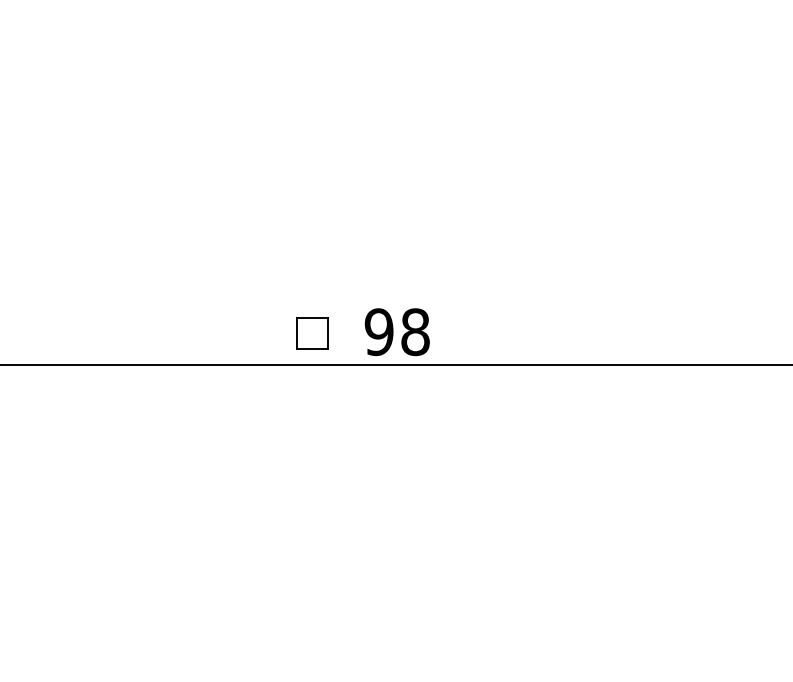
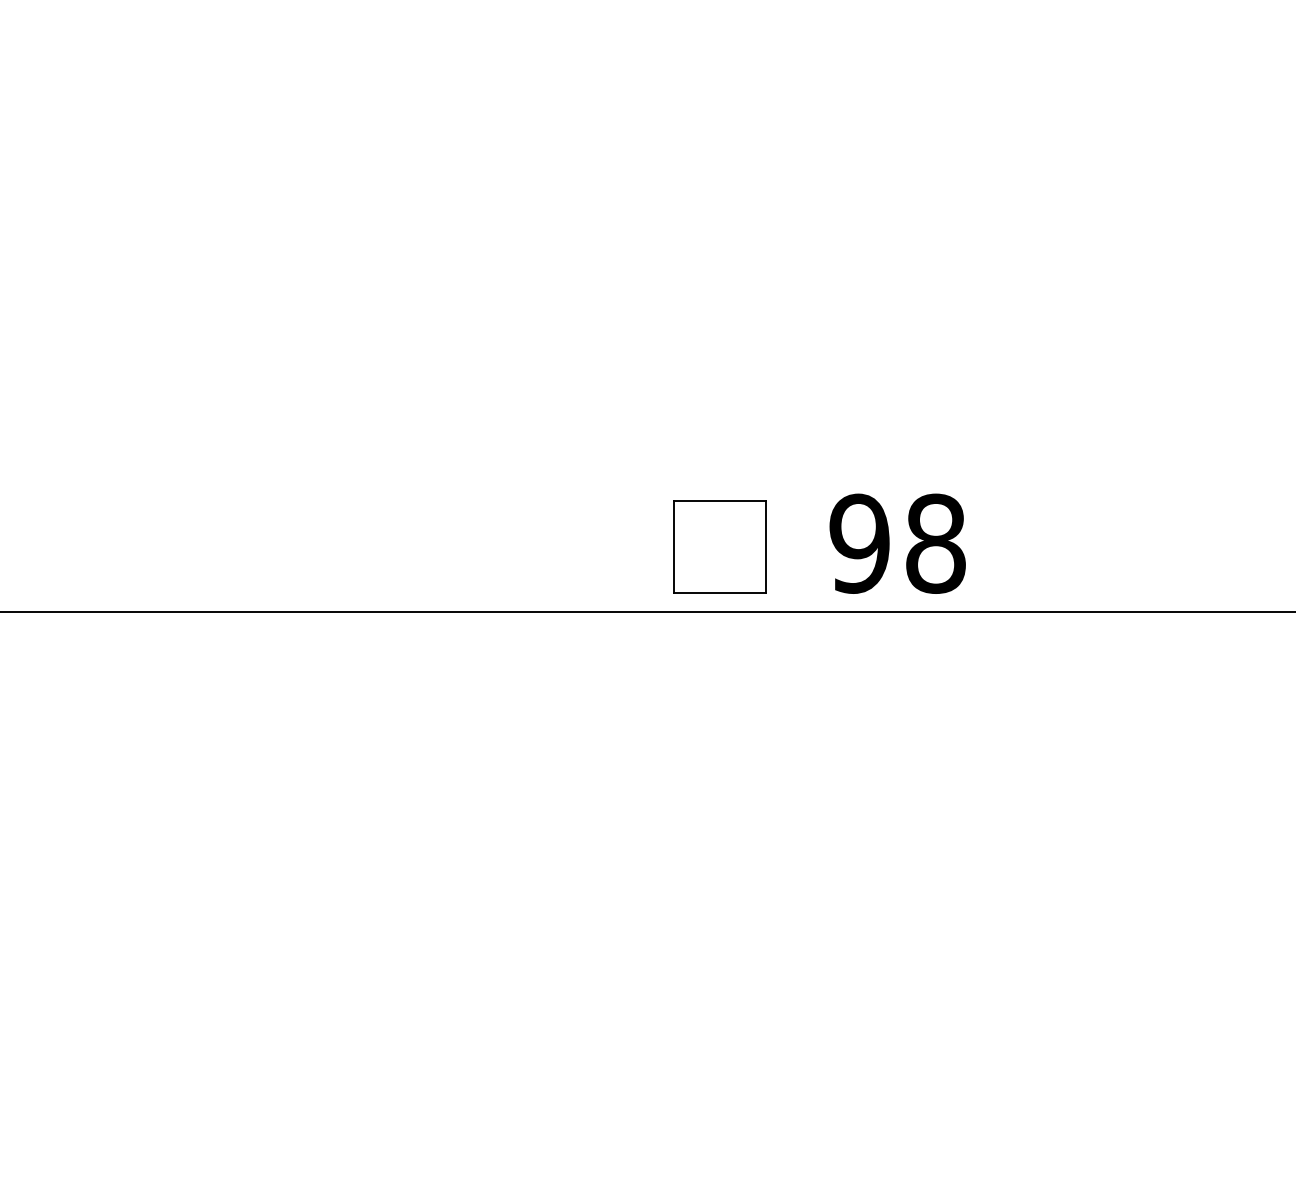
part: (312, 333) -> (719, 546), size x1.43

